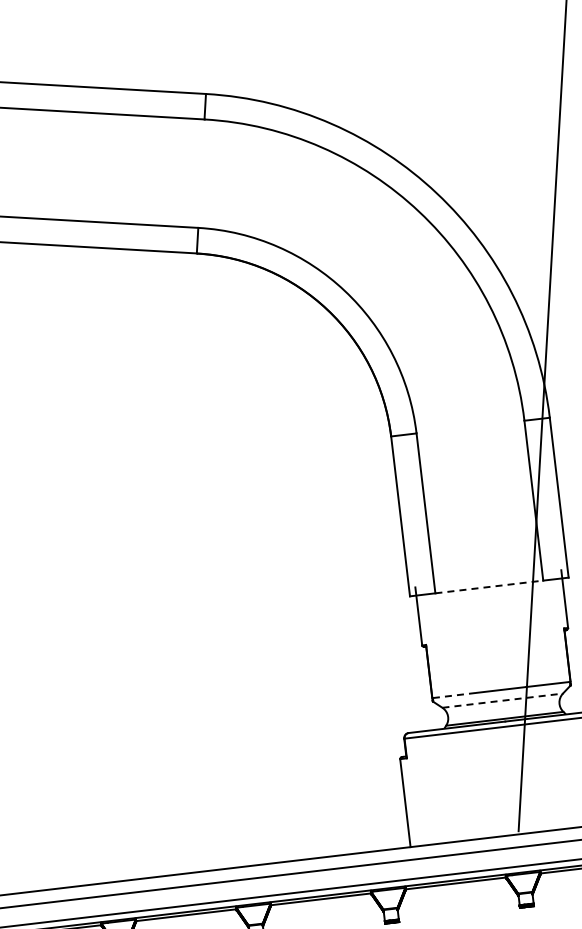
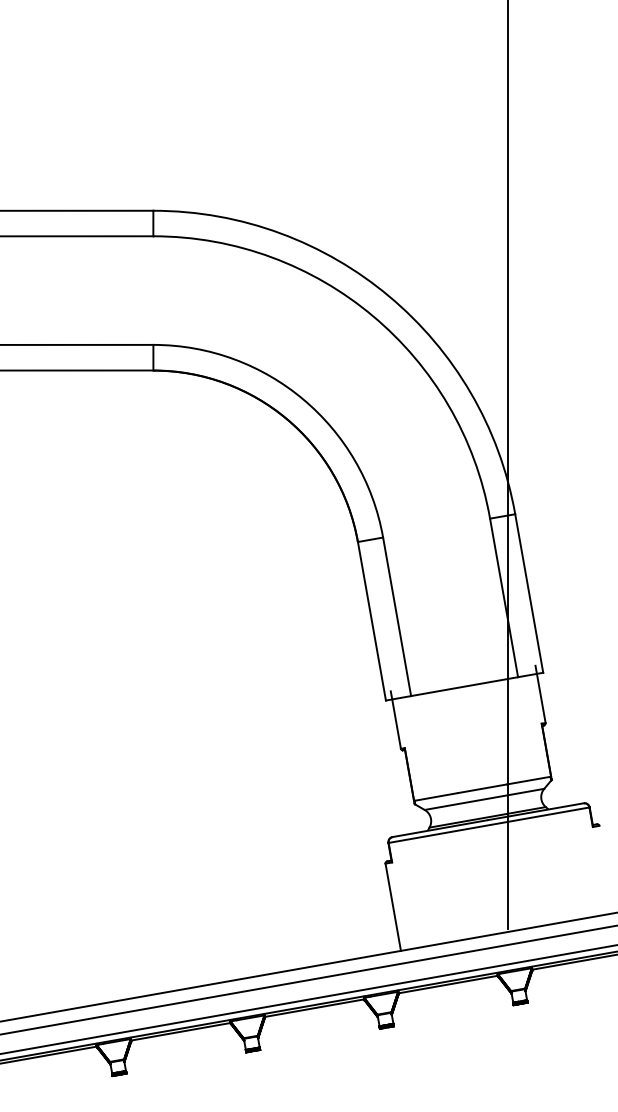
line: (490, 586) -> (465, 686), dashed -> solid
line: (454, 695) -> (436, 796), dashed -> solid
line: (502, 700) -> (484, 799), dashed -> solid

